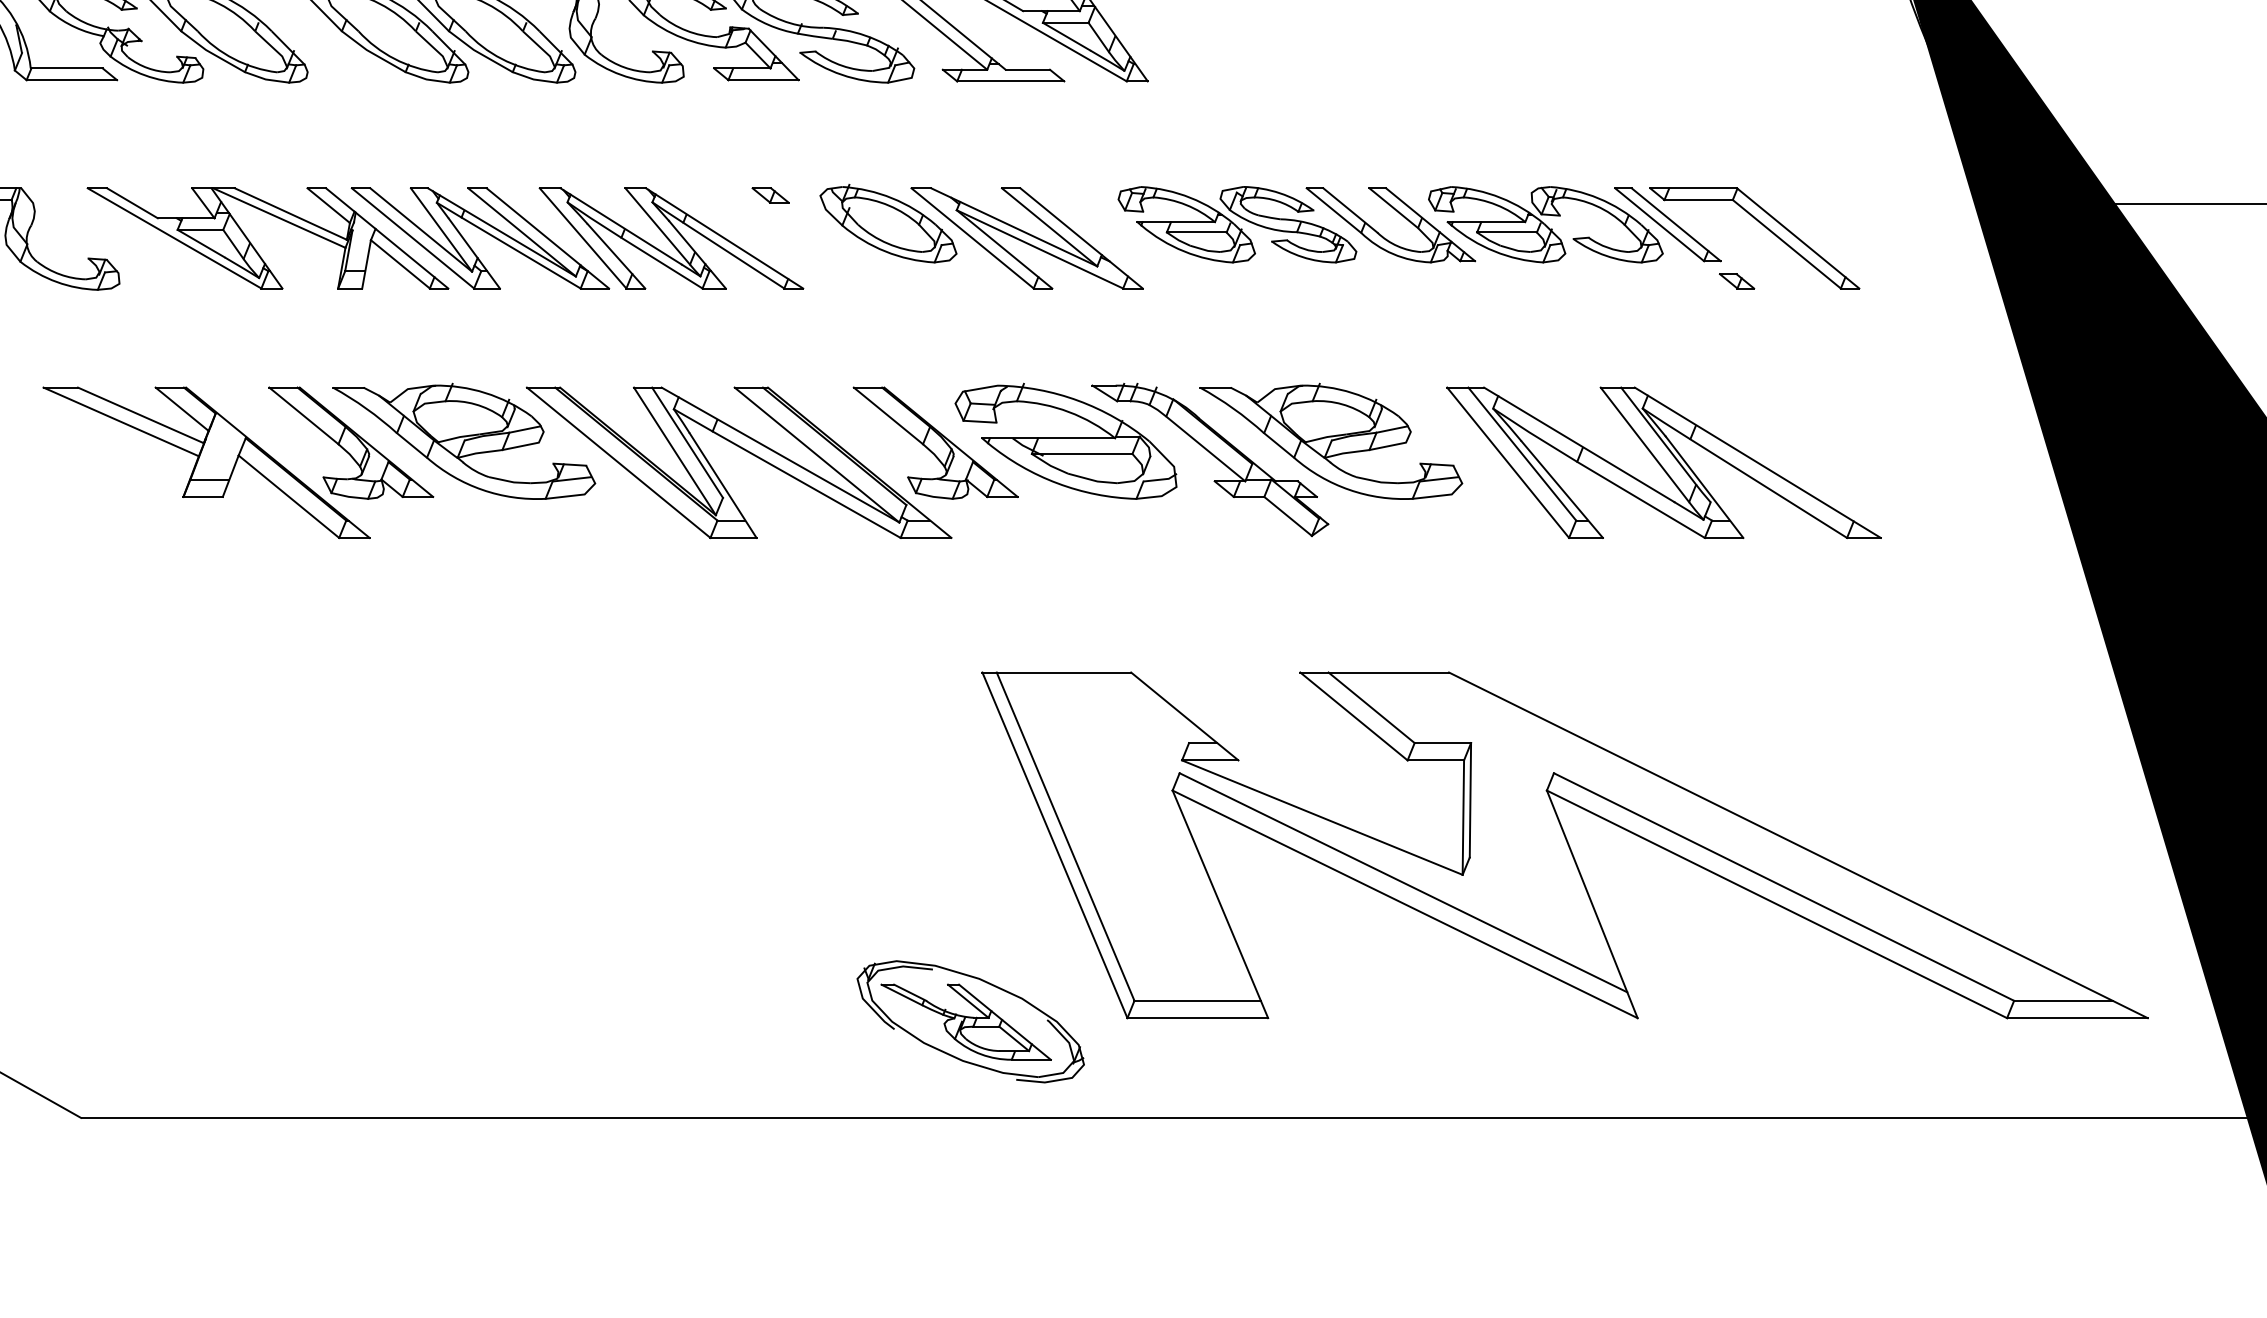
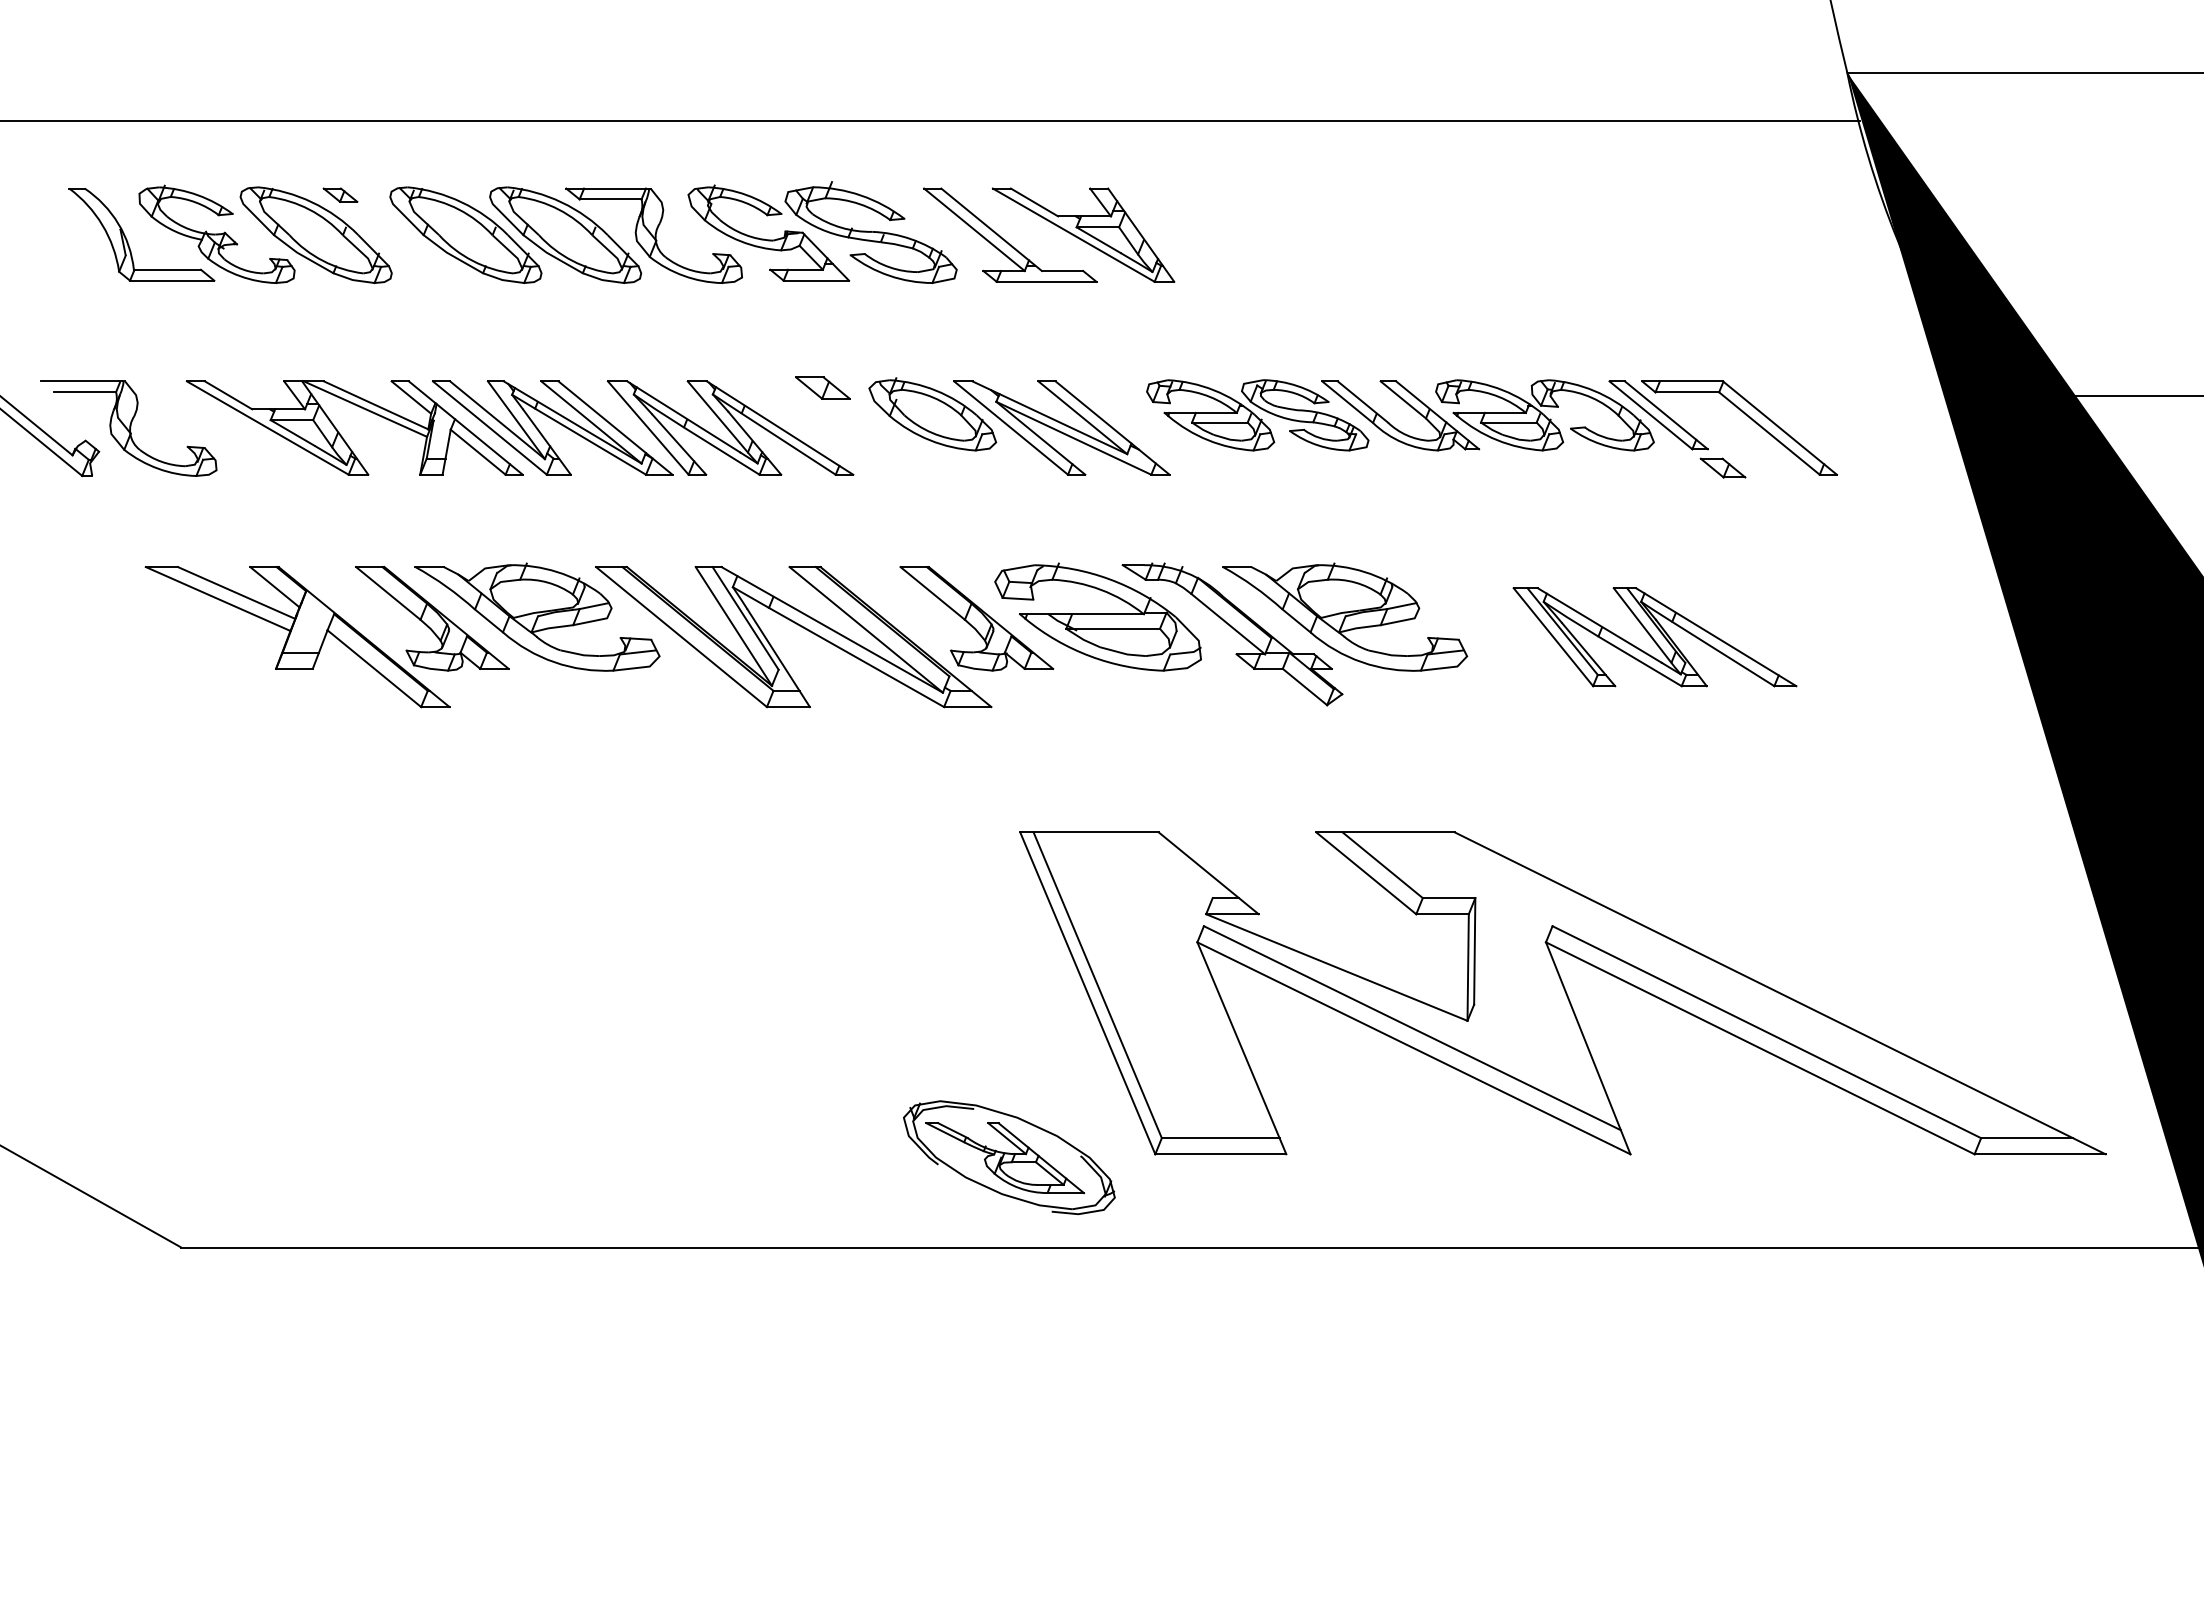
part: (770, 194) -> (822, 387), size x1.6
part: (1736, 280) -> (1722, 467), size x1.4
part: (1663, 463) -> (1654, 637), size x0.7

